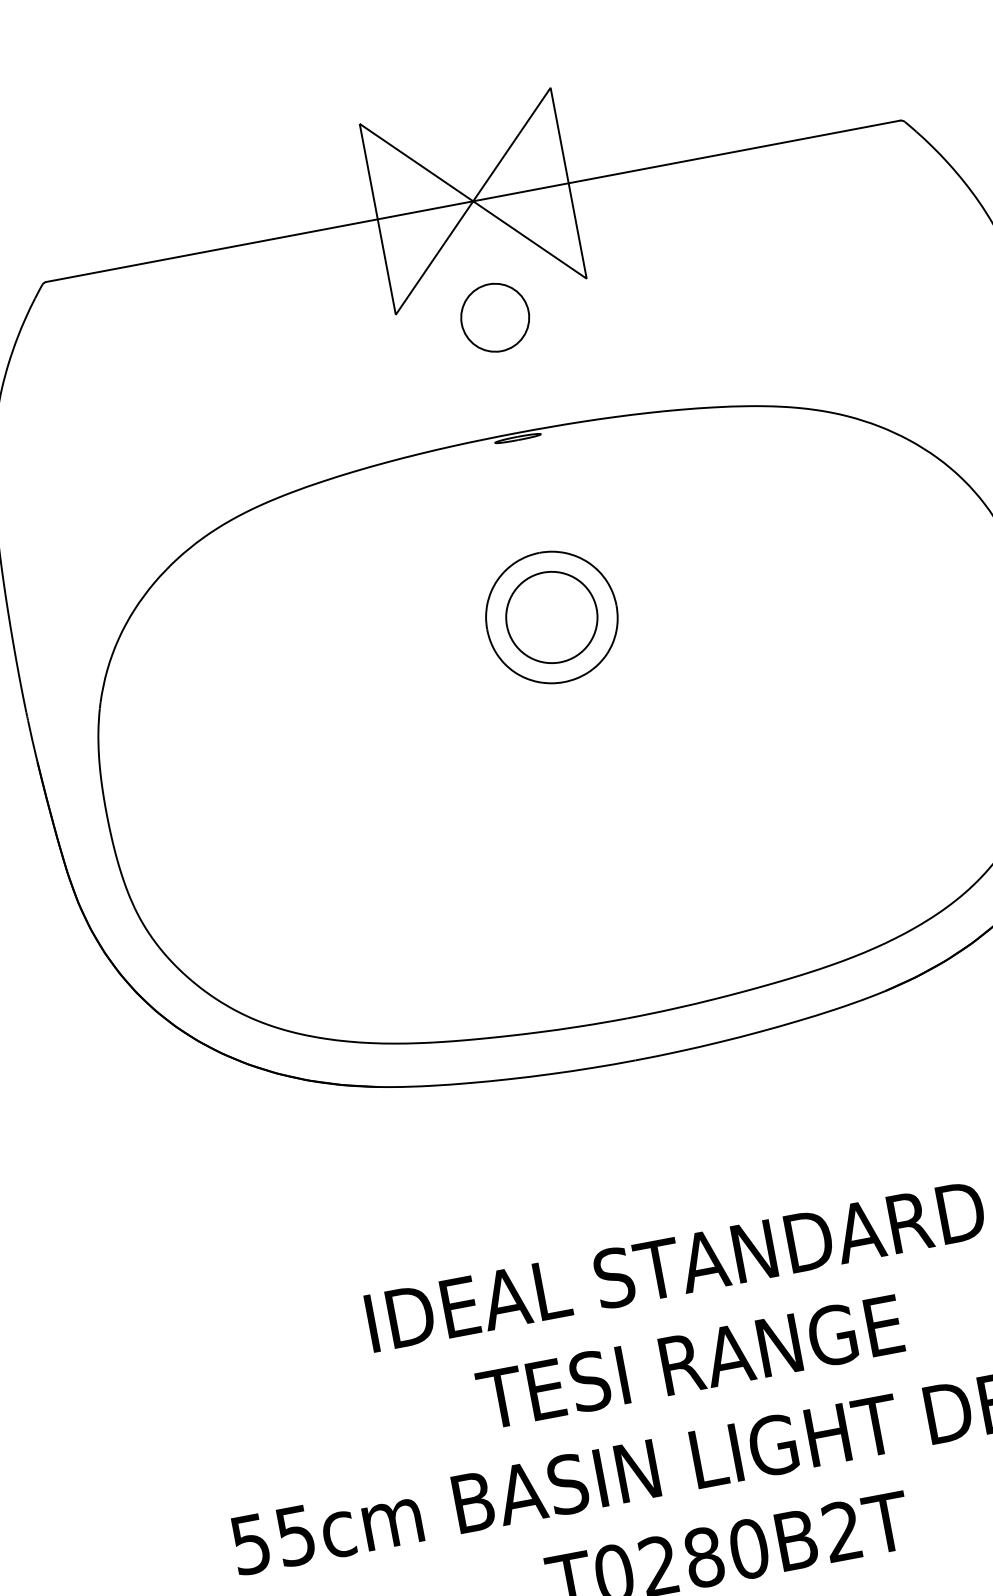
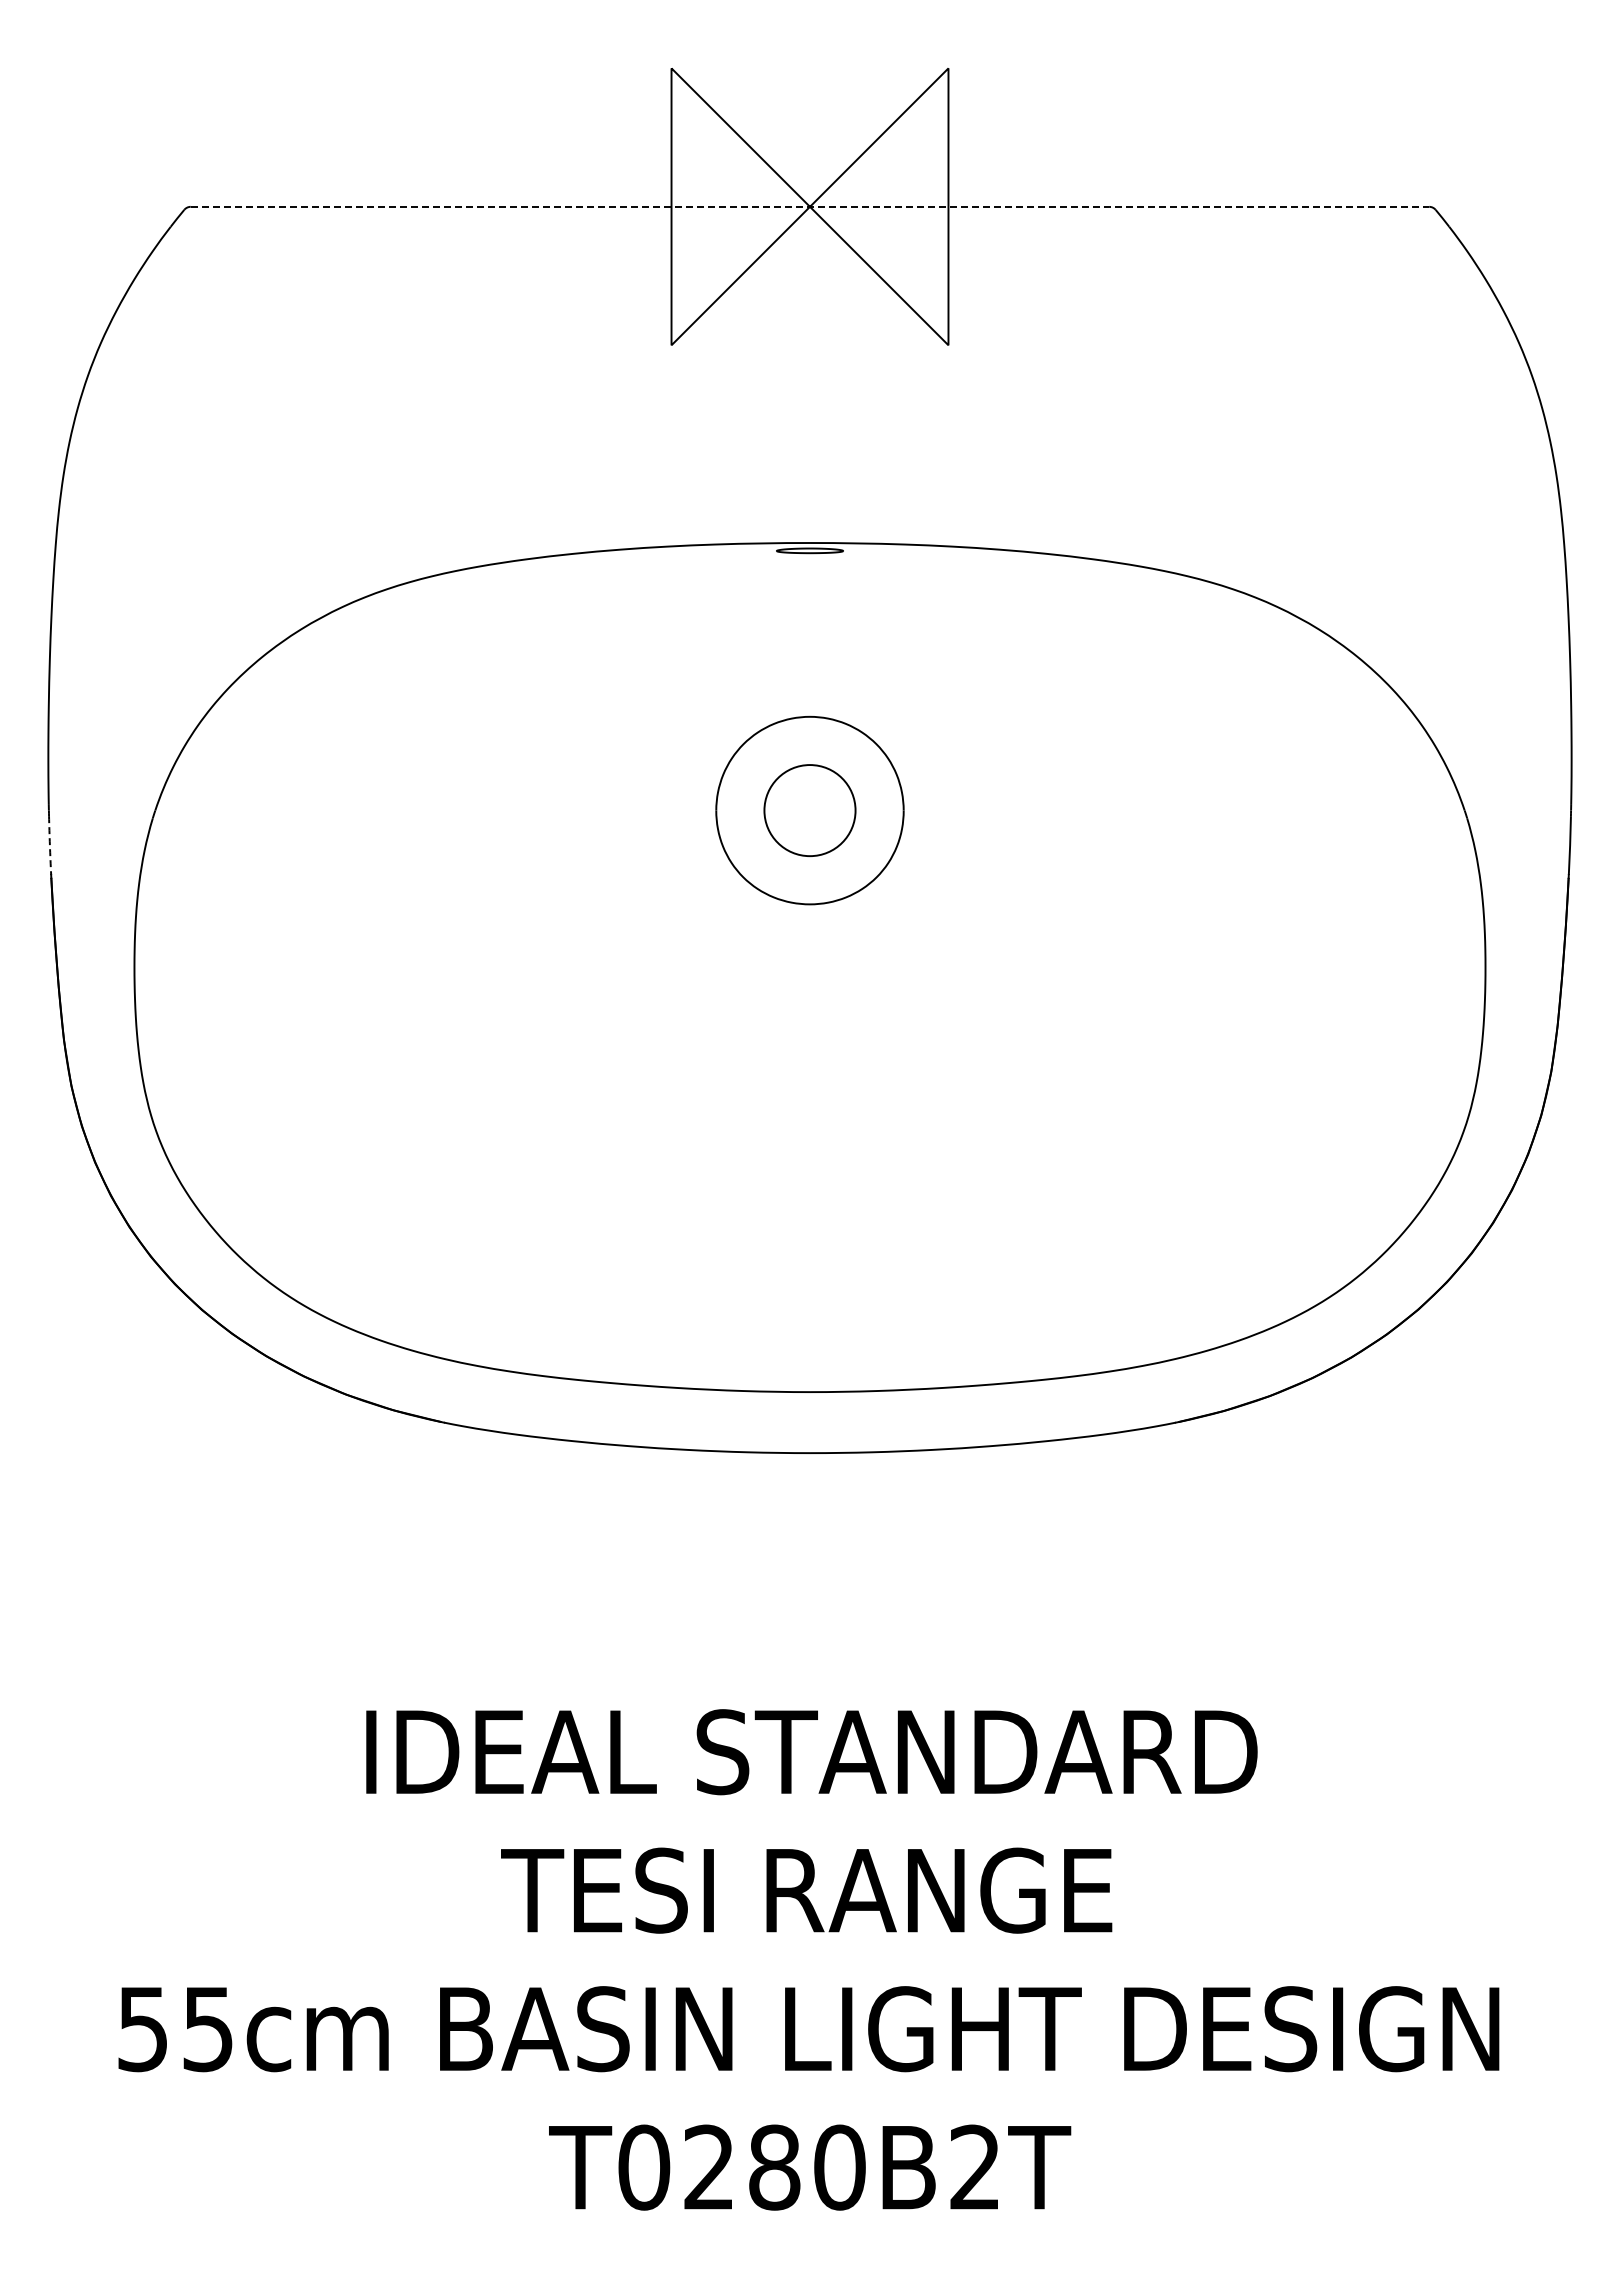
line: (473, 201) -> (810, 206), solid -> dashed
circle: (494, 317) -> (809, 375), removed
circle: (551, 617) -> (809, 810), size x0.7
arc: (32, 740) -> (49, 845), solid -> dashed

